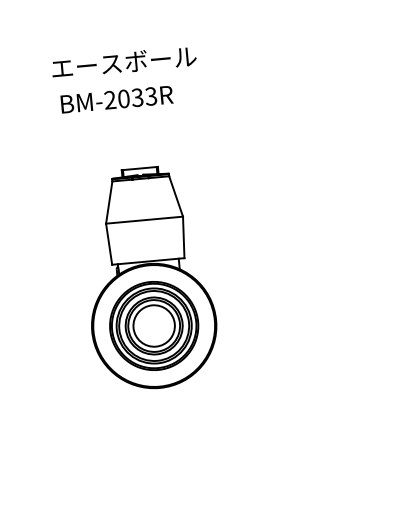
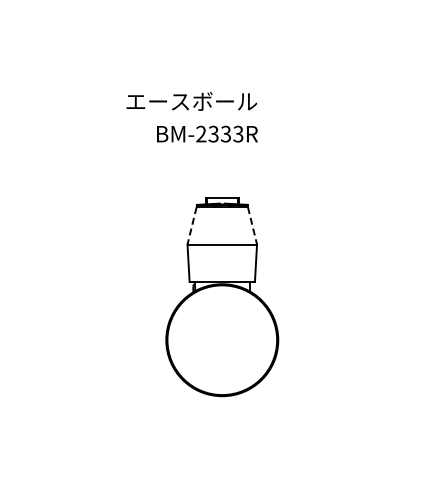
text: (123, 62) -> (191, 101), moved
text: (123, 98) -> (213, 133), BM-2033R -> BM-2333R
line: (176, 197) -> (252, 226), solid -> dashed
line: (108, 203) -> (191, 226), solid -> dashed
part: (153, 325) -> (221, 339), removed

